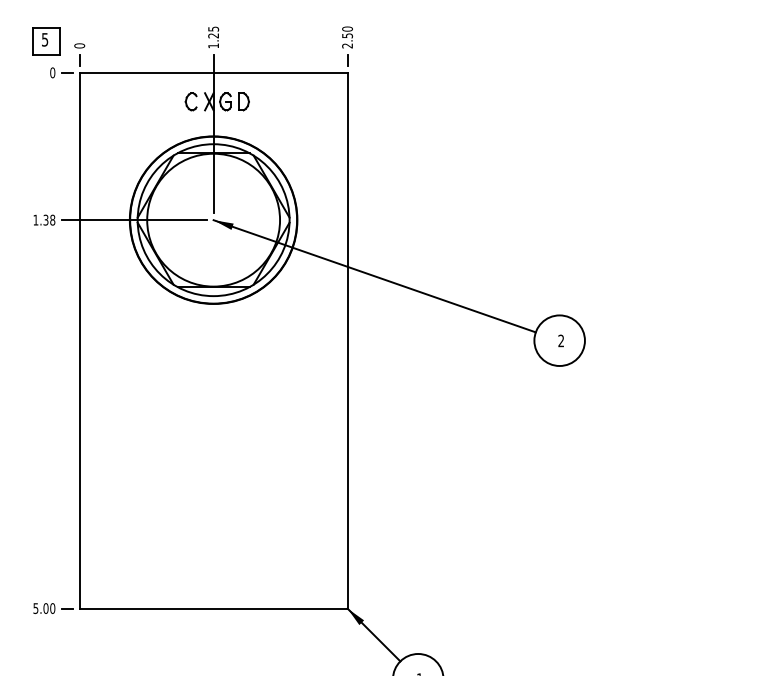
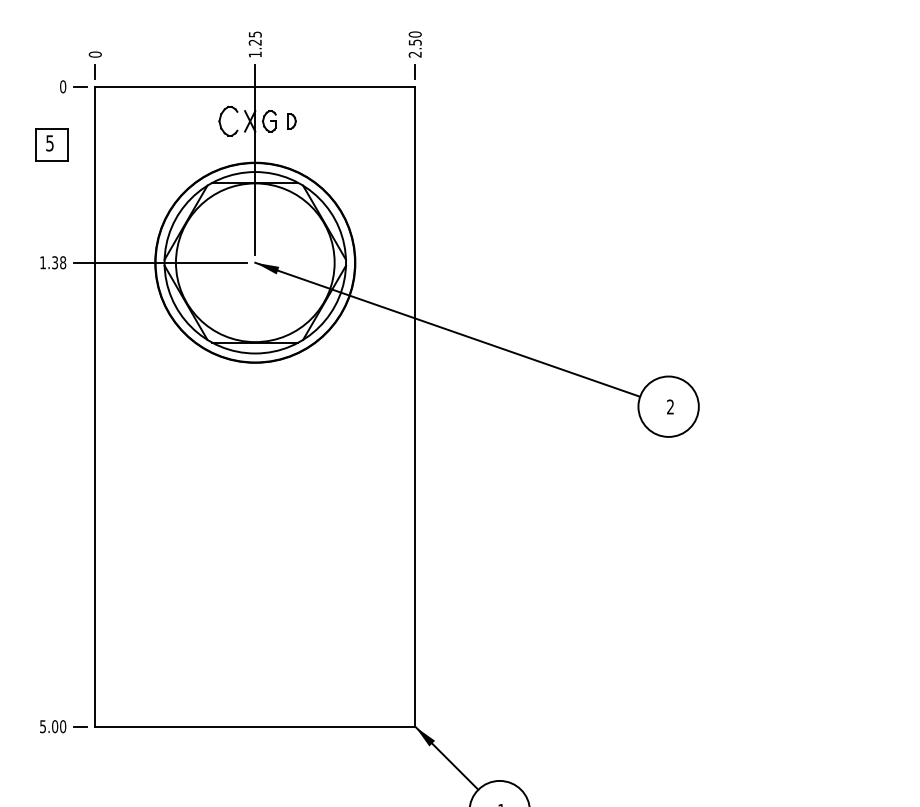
part: (46, 40) -> (51, 144), moved
part: (191, 101) -> (228, 121), size x1.4
part: (243, 101) -> (291, 121), size x0.7

